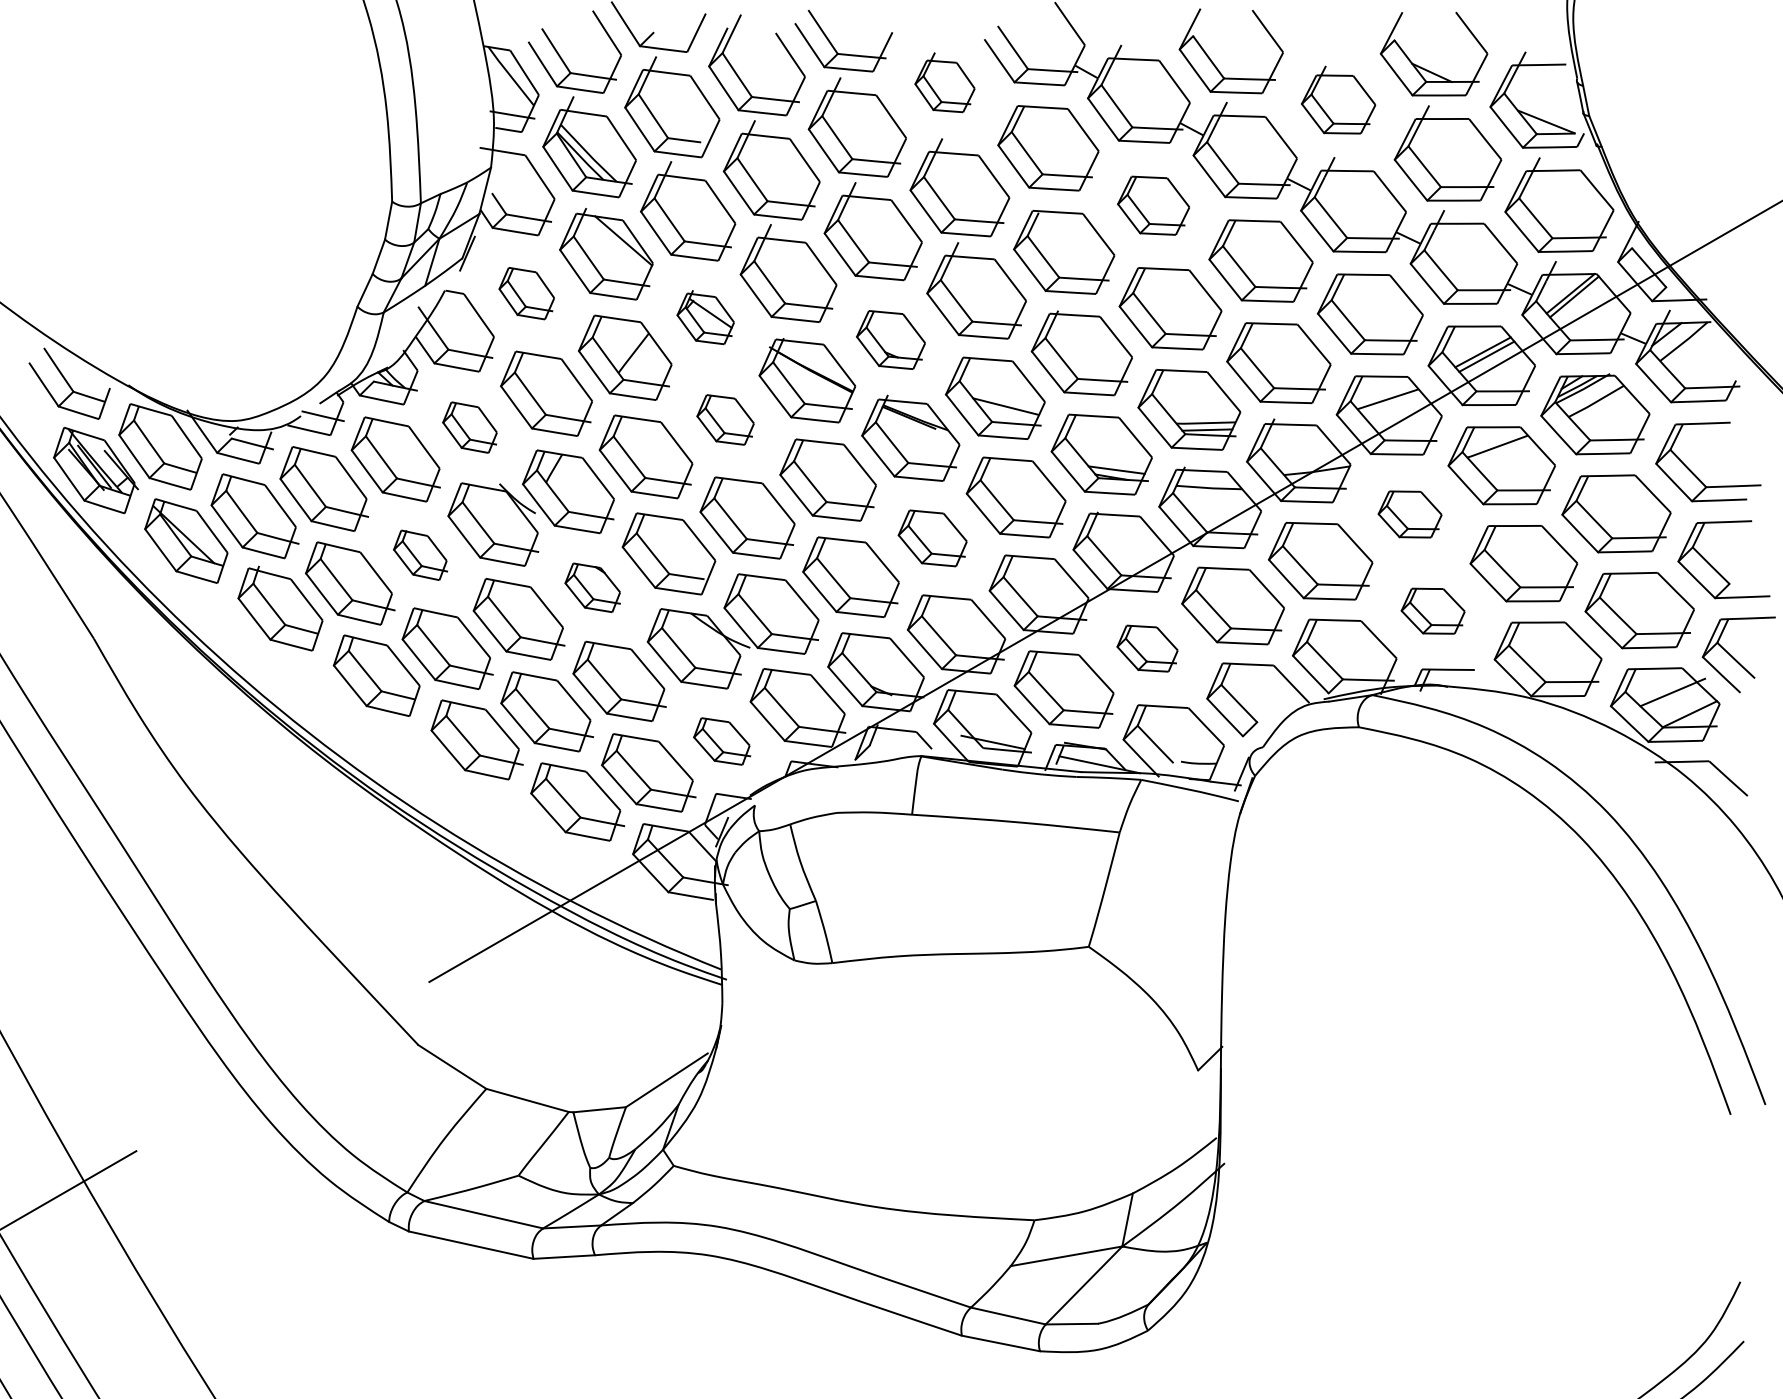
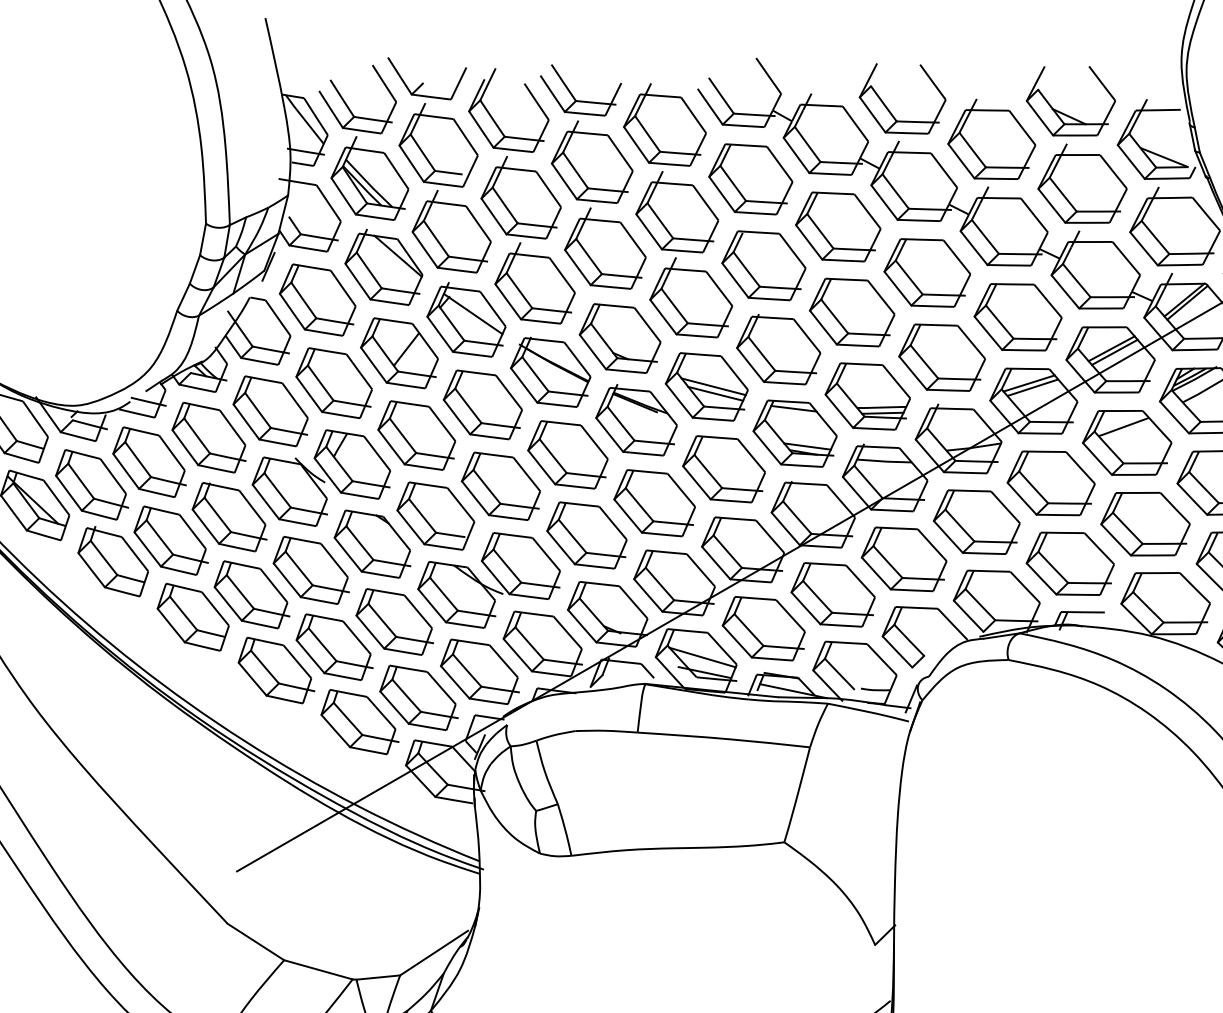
part: (944, 82) -> (664, 124), size x1.67
part: (1338, 99) -> (991, 138), size x1.43
part: (1153, 205) -> (838, 226), size x1.43
part: (526, 293) -> (317, 299), size x1.67
part: (705, 317) -> (466, 319), size x1.67
part: (890, 339) -> (619, 338), size x1.43
line: (1383, 393) -> (1029, 382), added
line: (1003, 398) -> (713, 387), added
part: (725, 419) -> (482, 404), size x1.67
line: (1100, 424) -> (794, 408), added
part: (469, 427) -> (270, 411), size x1.67
part: (1409, 514) -> (1050, 483), size x1.67
part: (932, 538) -> (654, 503), size x1.43
part: (420, 555) -> (229, 517), size x1.67
part: (592, 587) -> (372, 543), size x1.67
part: (1432, 610) -> (1069, 563), size x1.67
part: (1147, 648) -> (833, 594), size x1.67
line: (990, 724) -> (702, 657), added
part: (722, 741) -> (480, 671), size x1.67

